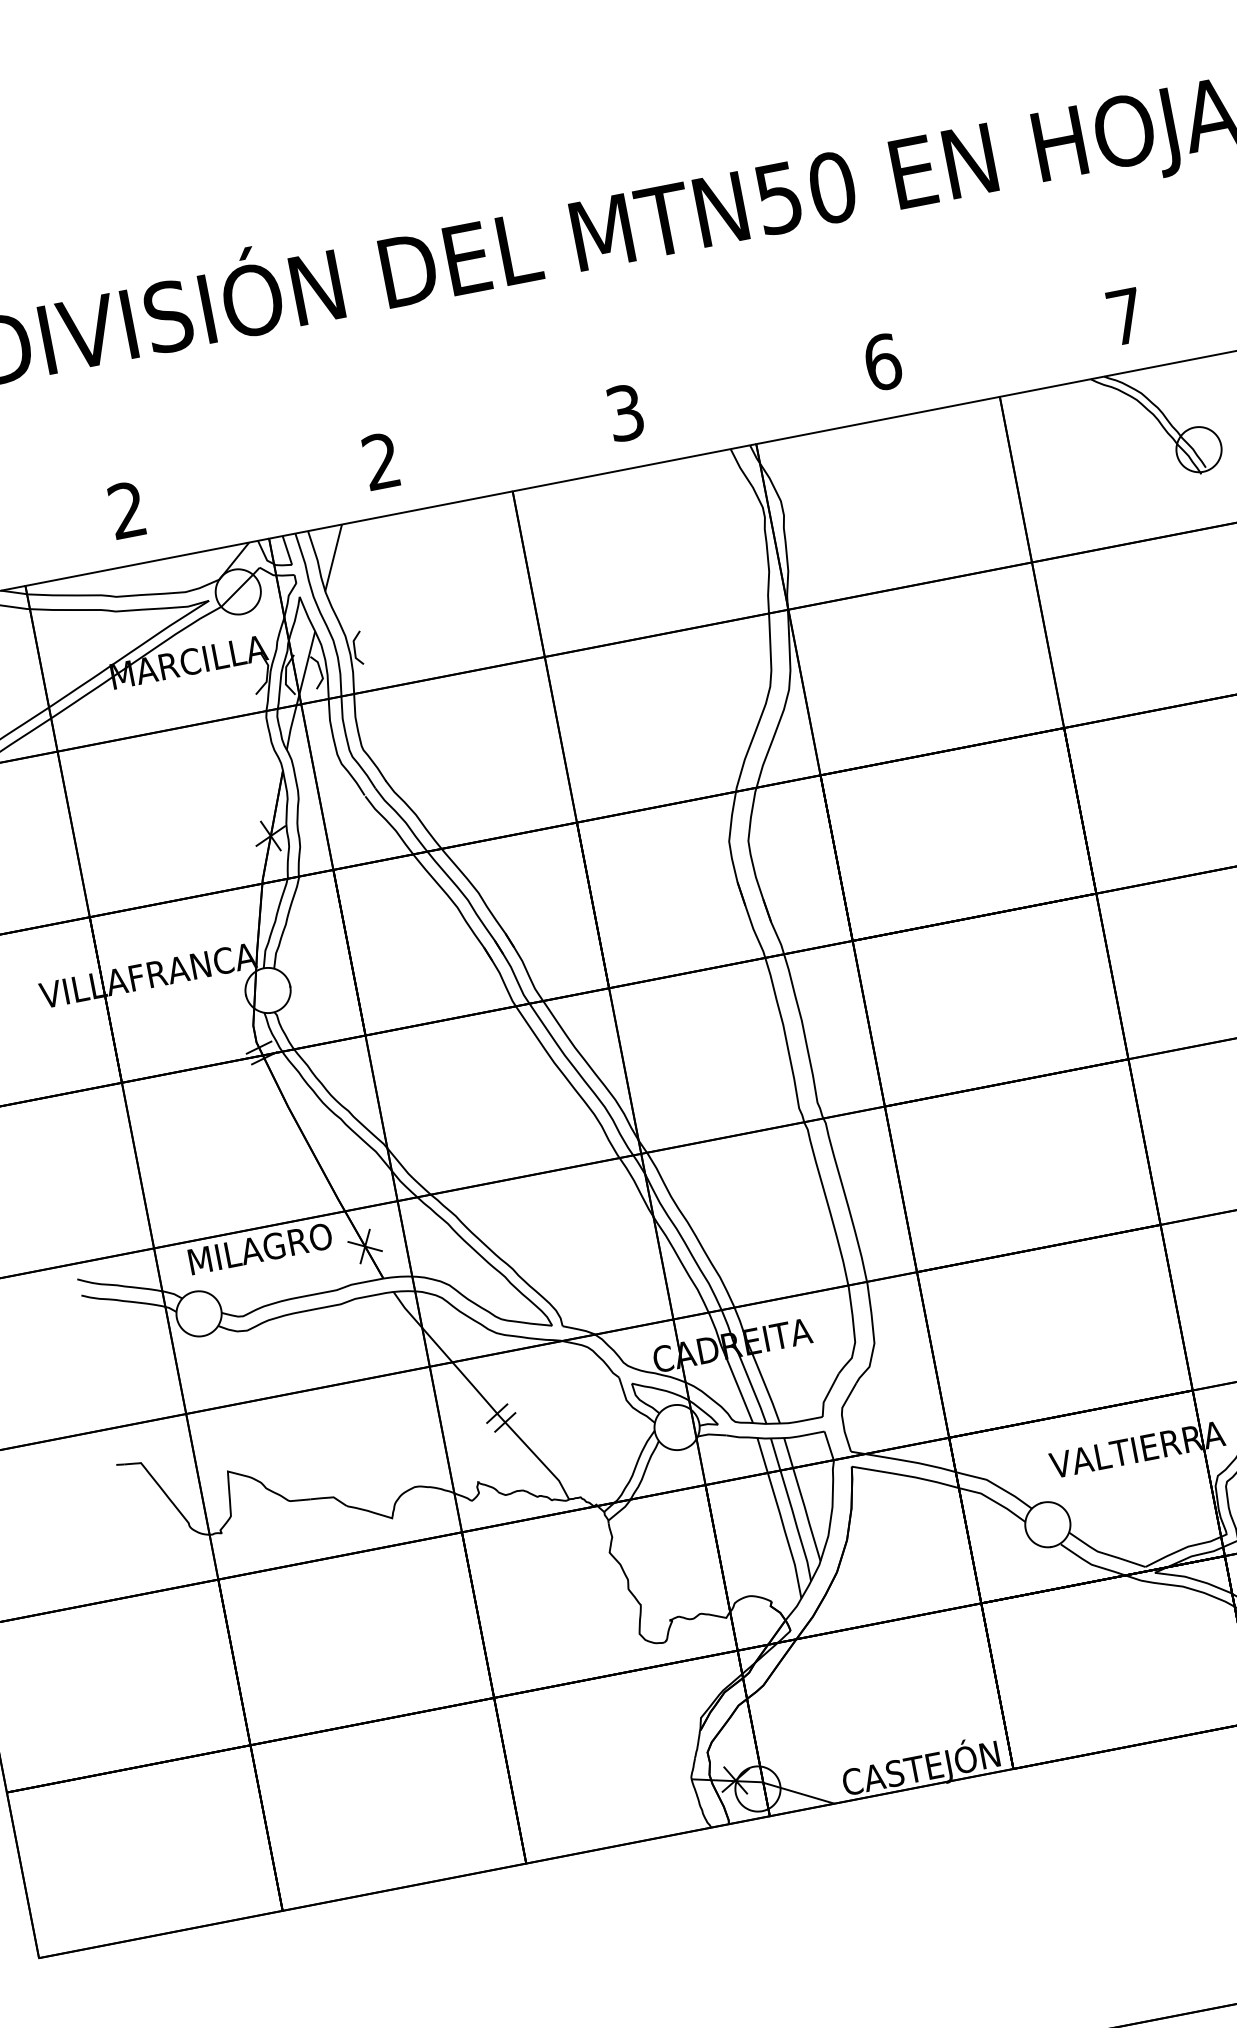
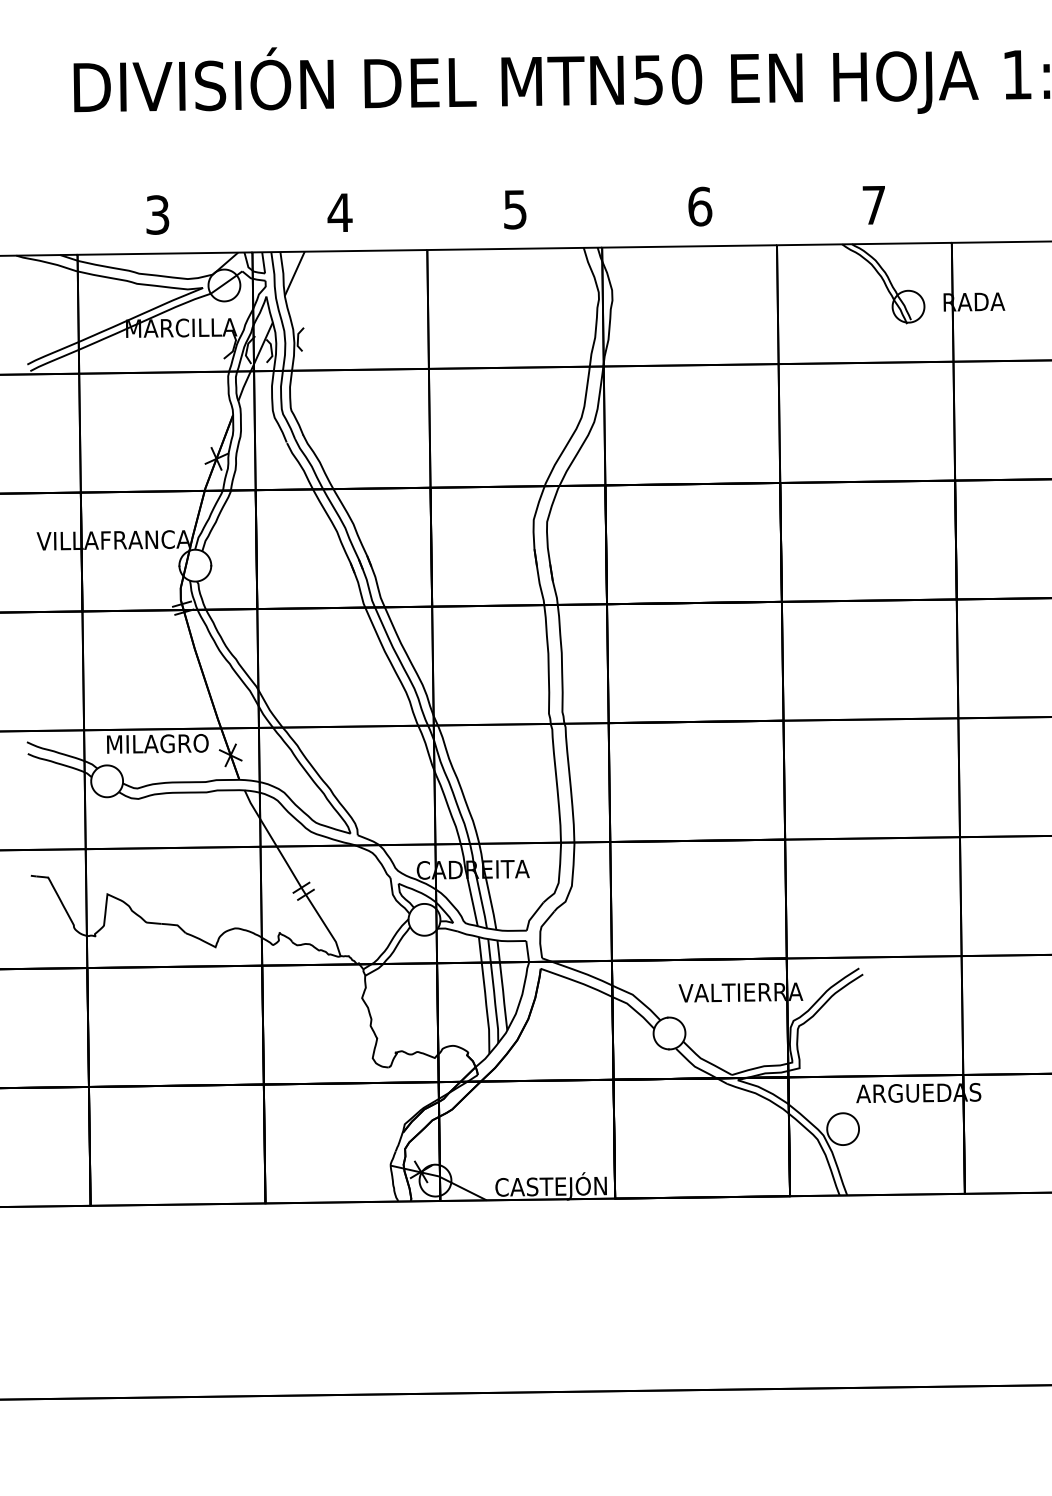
text: (625, 411) -> (515, 208), 3 -> 5
text: (380, 461) -> (339, 212), 2 -> 4
text: (126, 509) -> (157, 214), 2 -> 3

